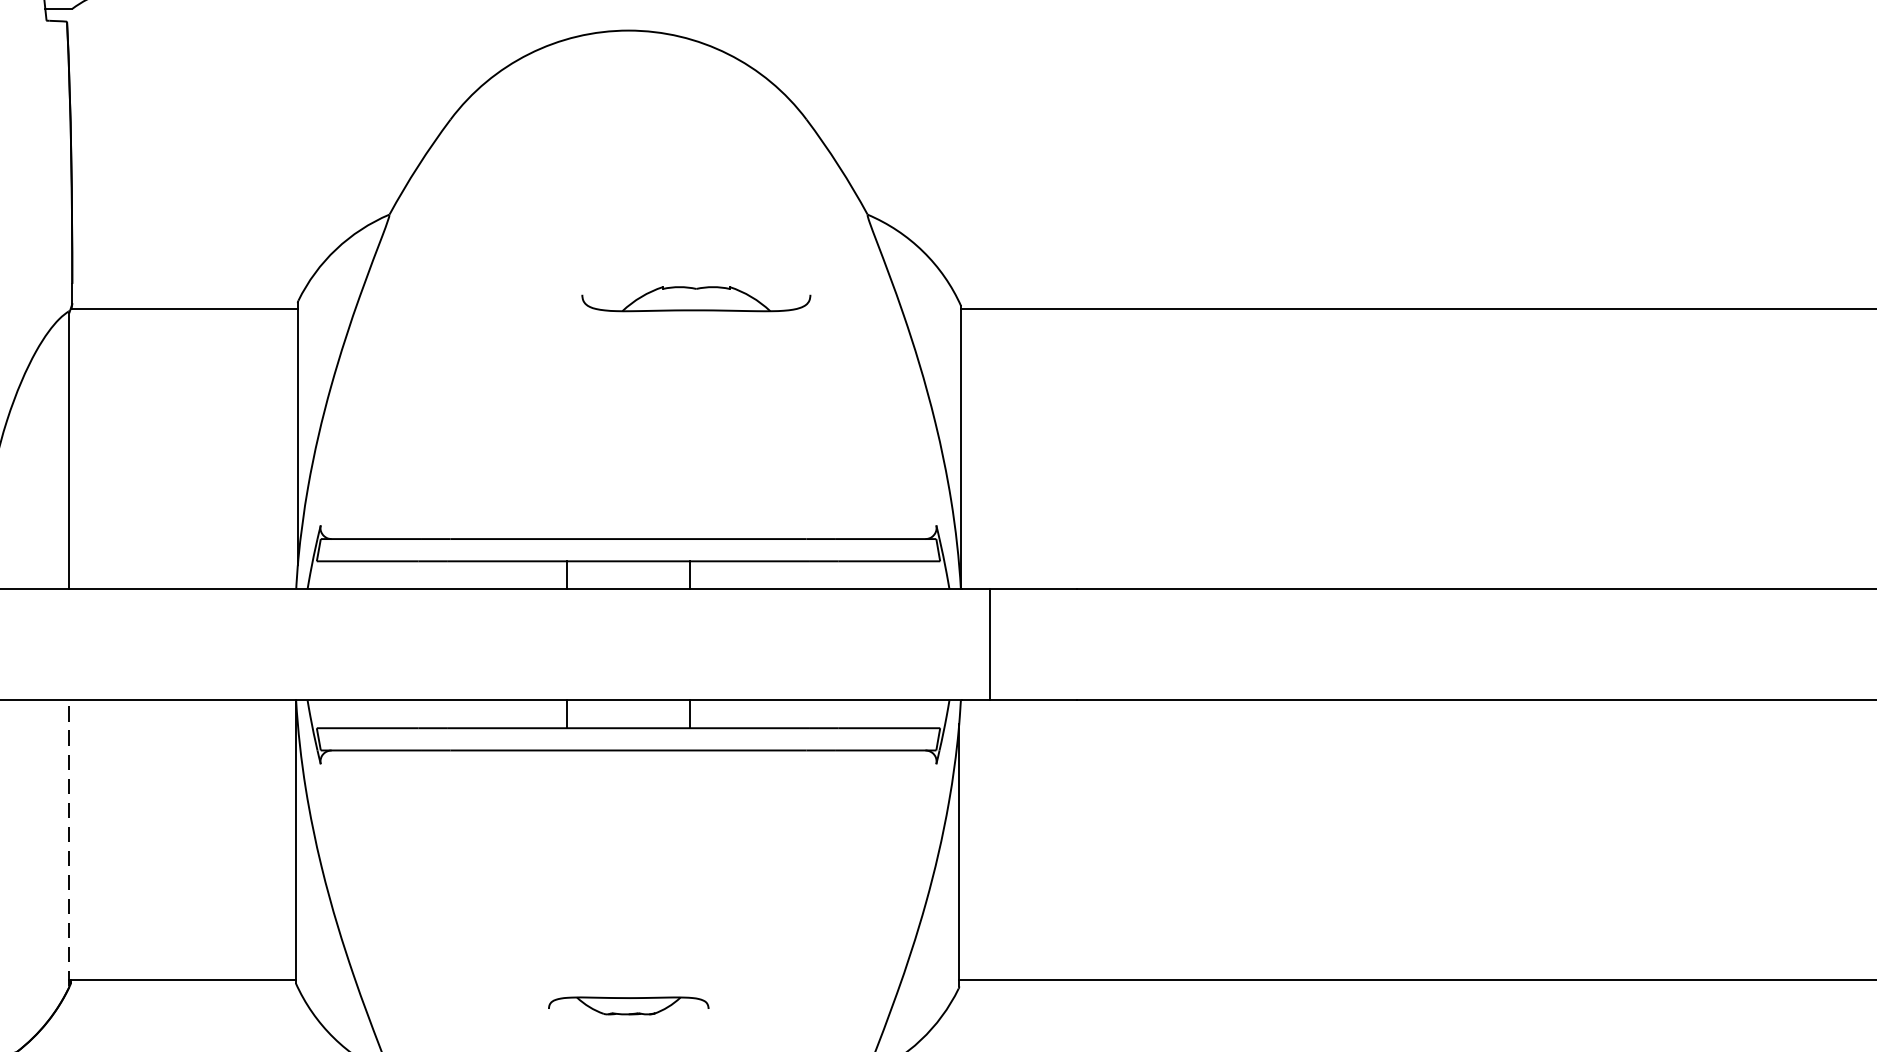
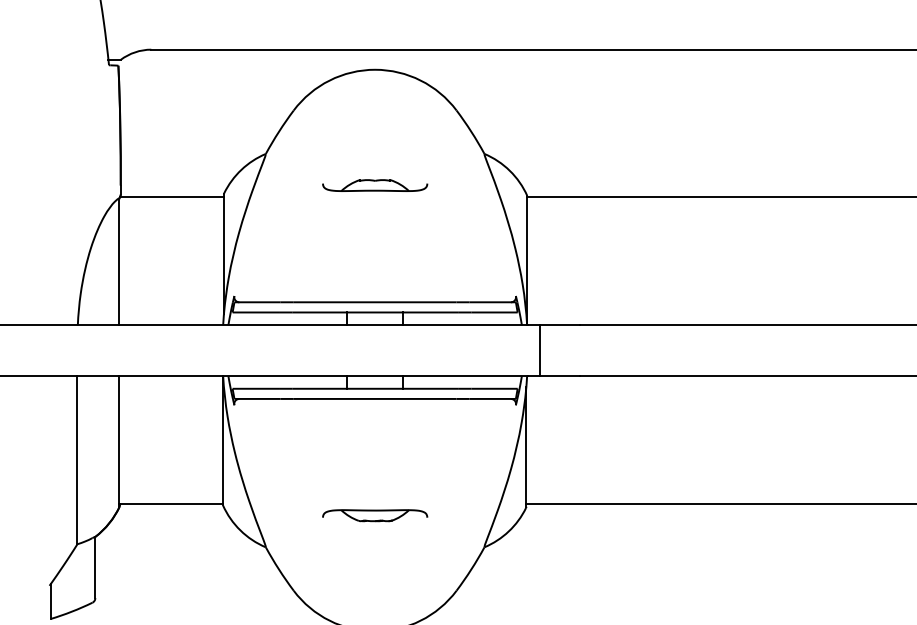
part: (697, 298) -> (375, 185), moved
line: (69, 841) -> (119, 440), dashed -> solid
part: (629, 1005) -> (375, 515), size x1.43

